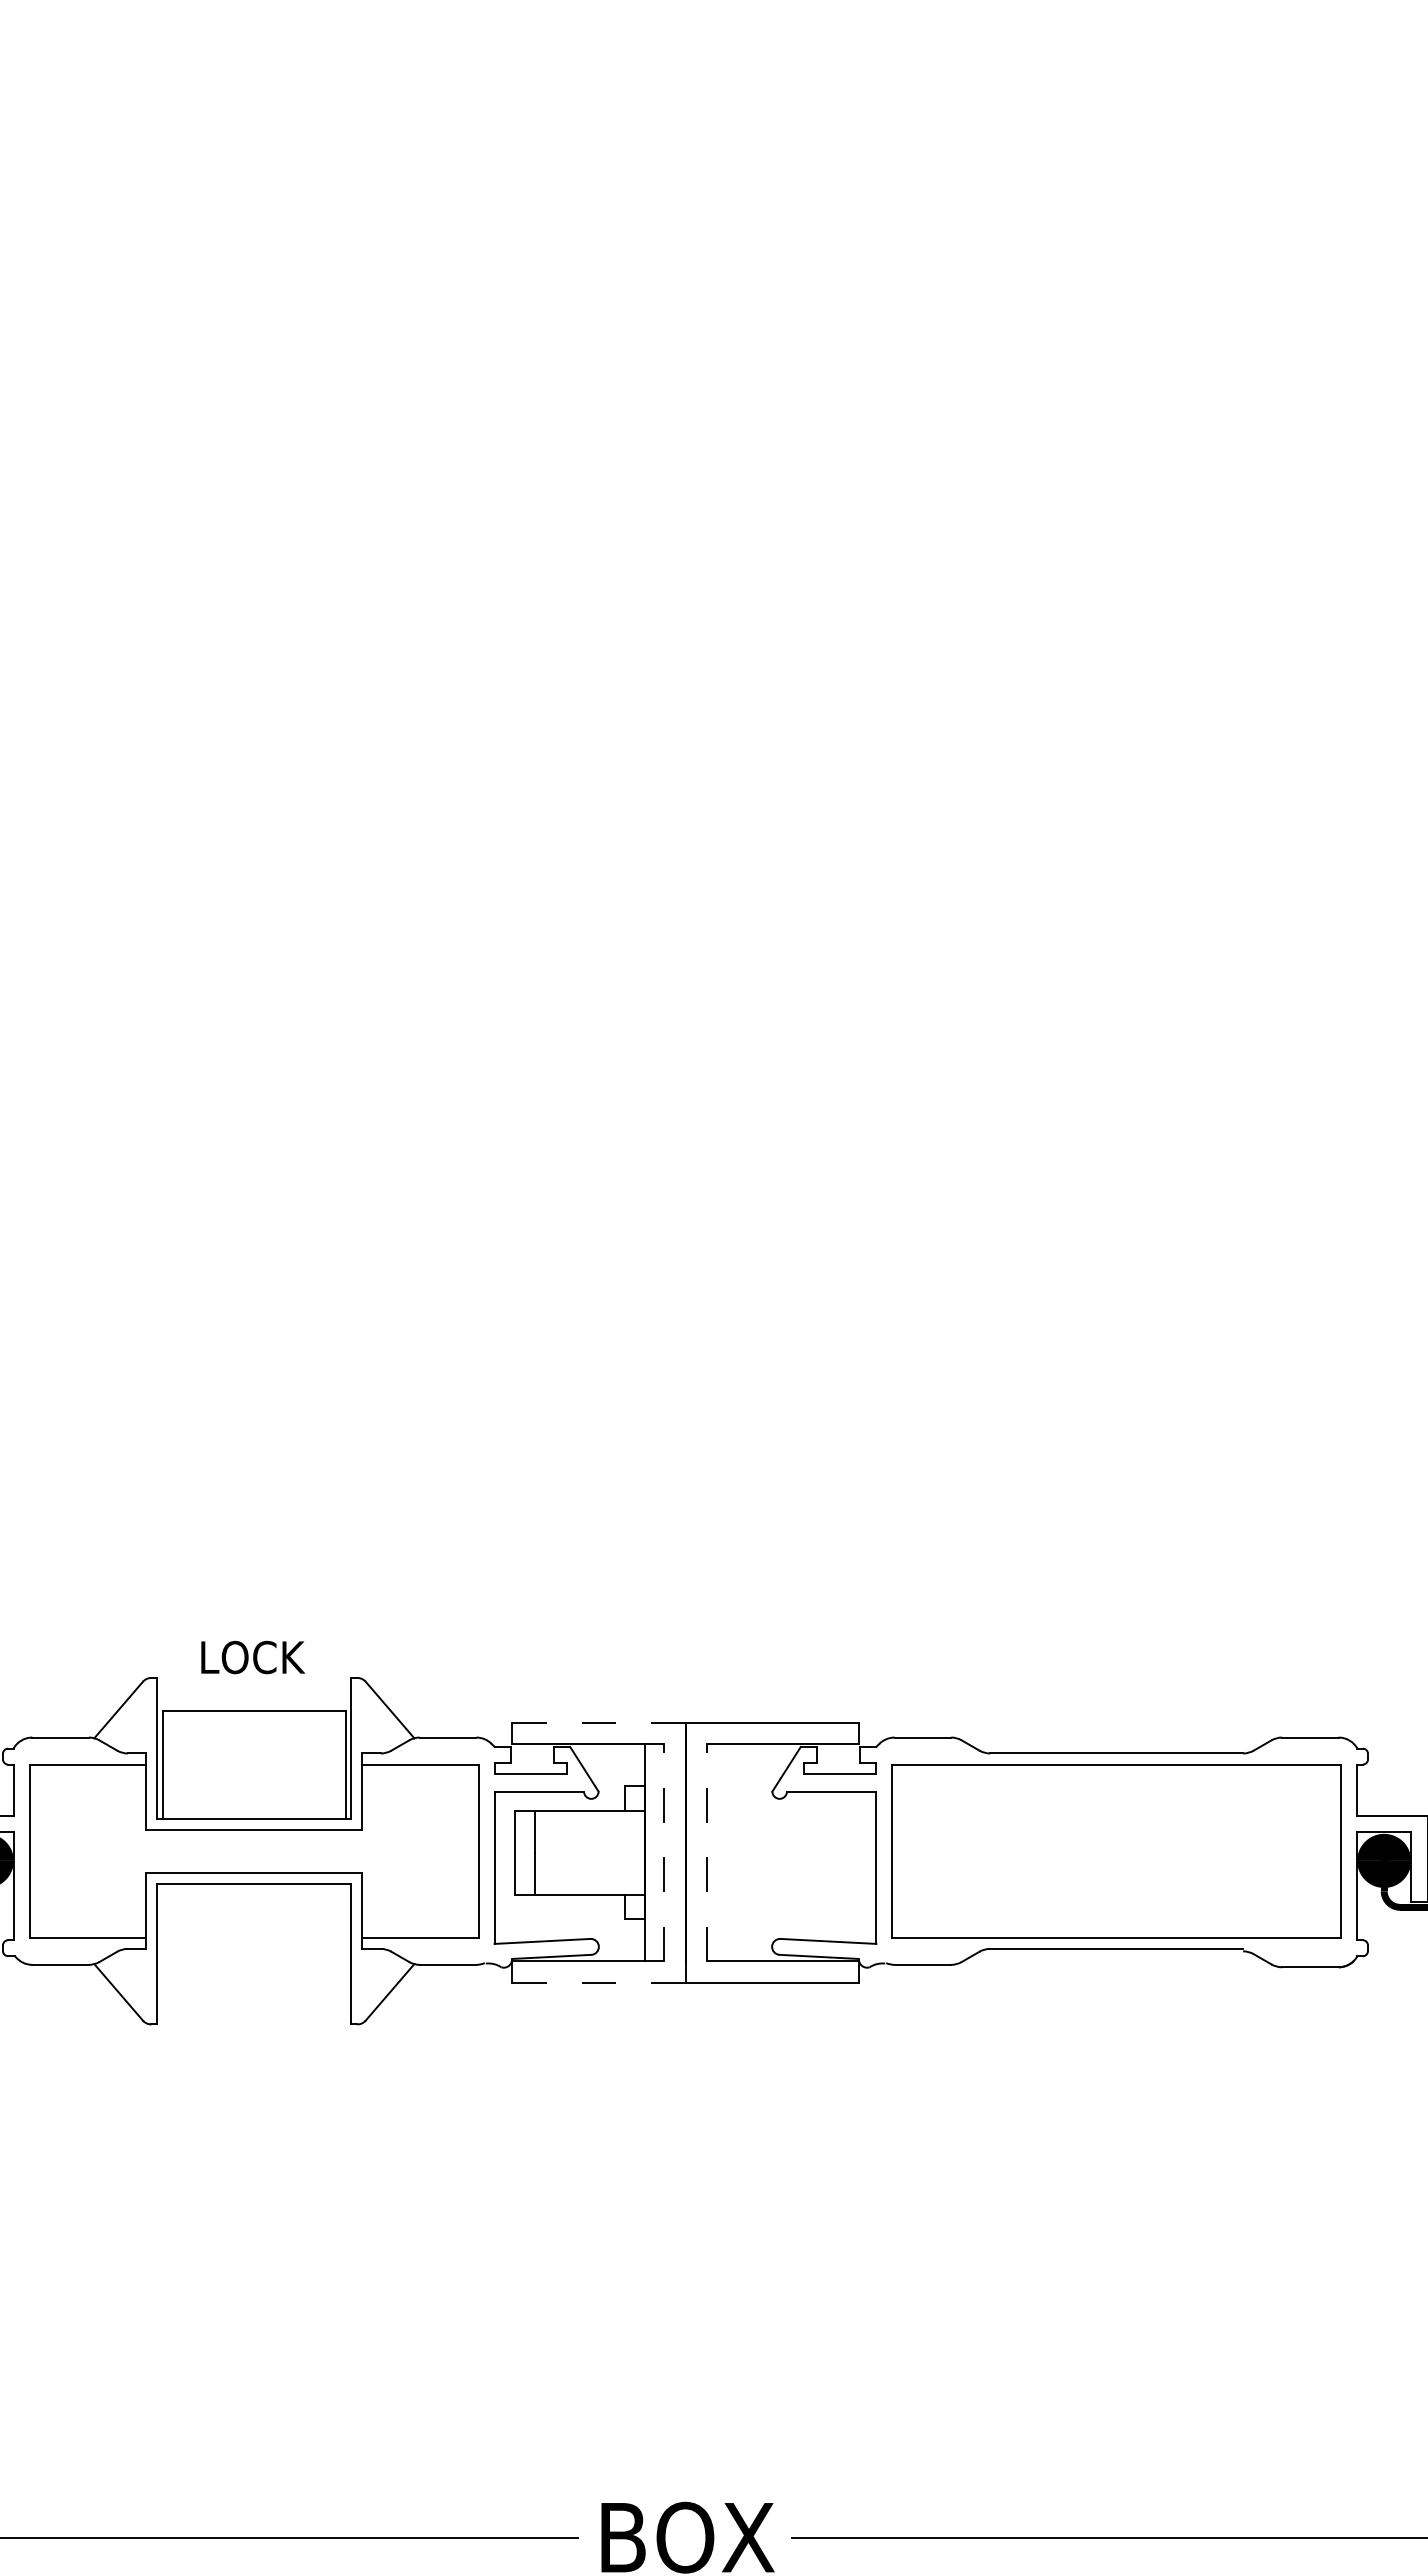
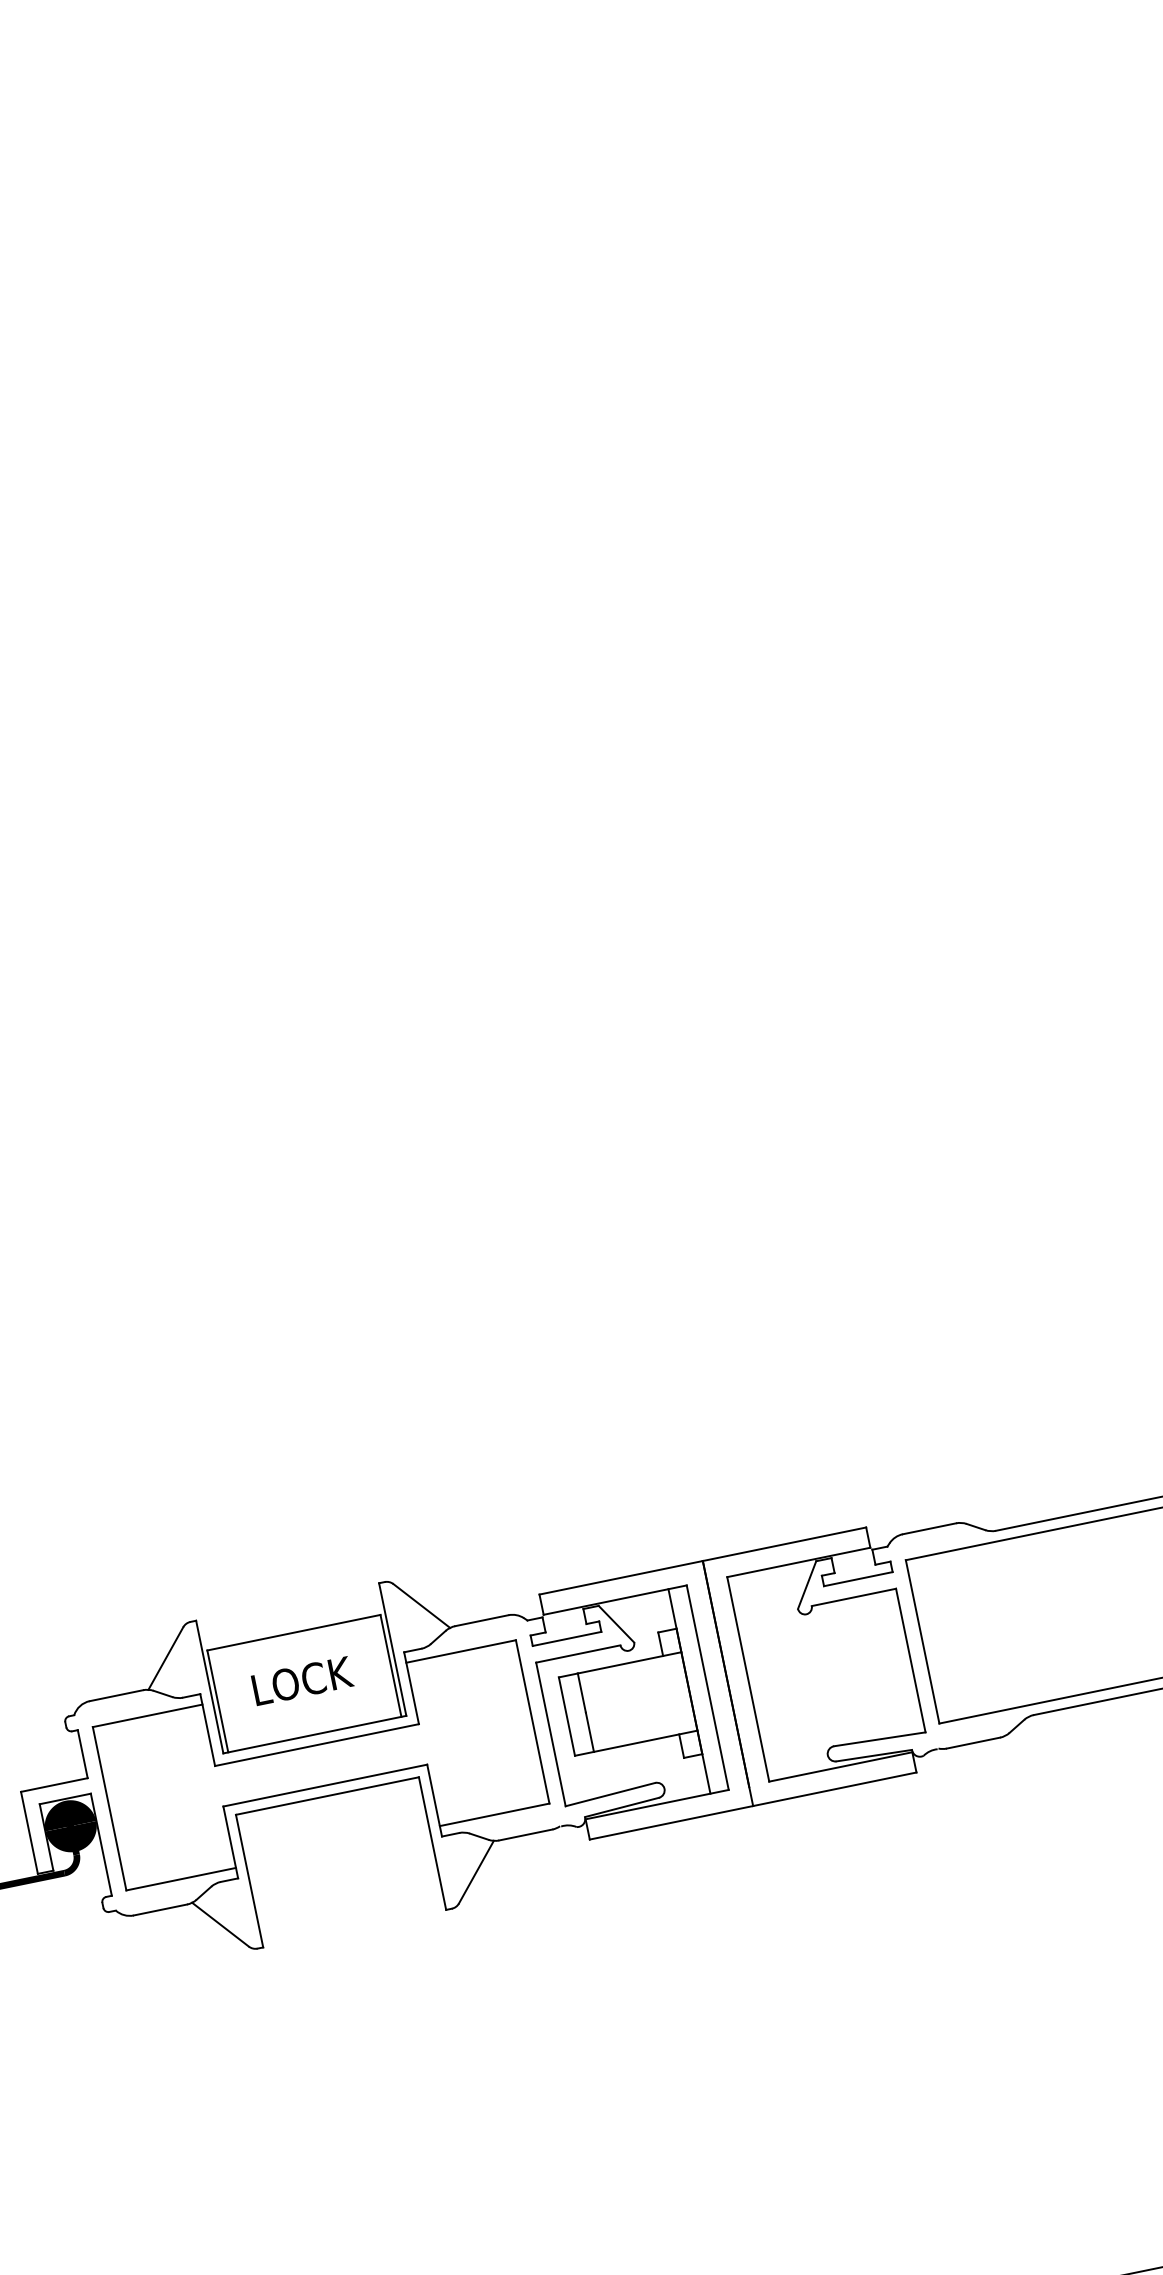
text: (253, 1657) -> (303, 1680), moved
line: (598, 1723) -> (620, 1578), dashed -> solid
line: (664, 1852) -> (708, 1687), dashed -> solid
line: (706, 1852) -> (747, 1679), dashed -> solid
line: (598, 1982) -> (671, 1822), dashed -> solid

